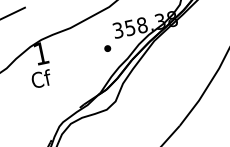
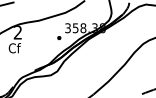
text: (40, 53) -> (17, 32), 1 -> 2

